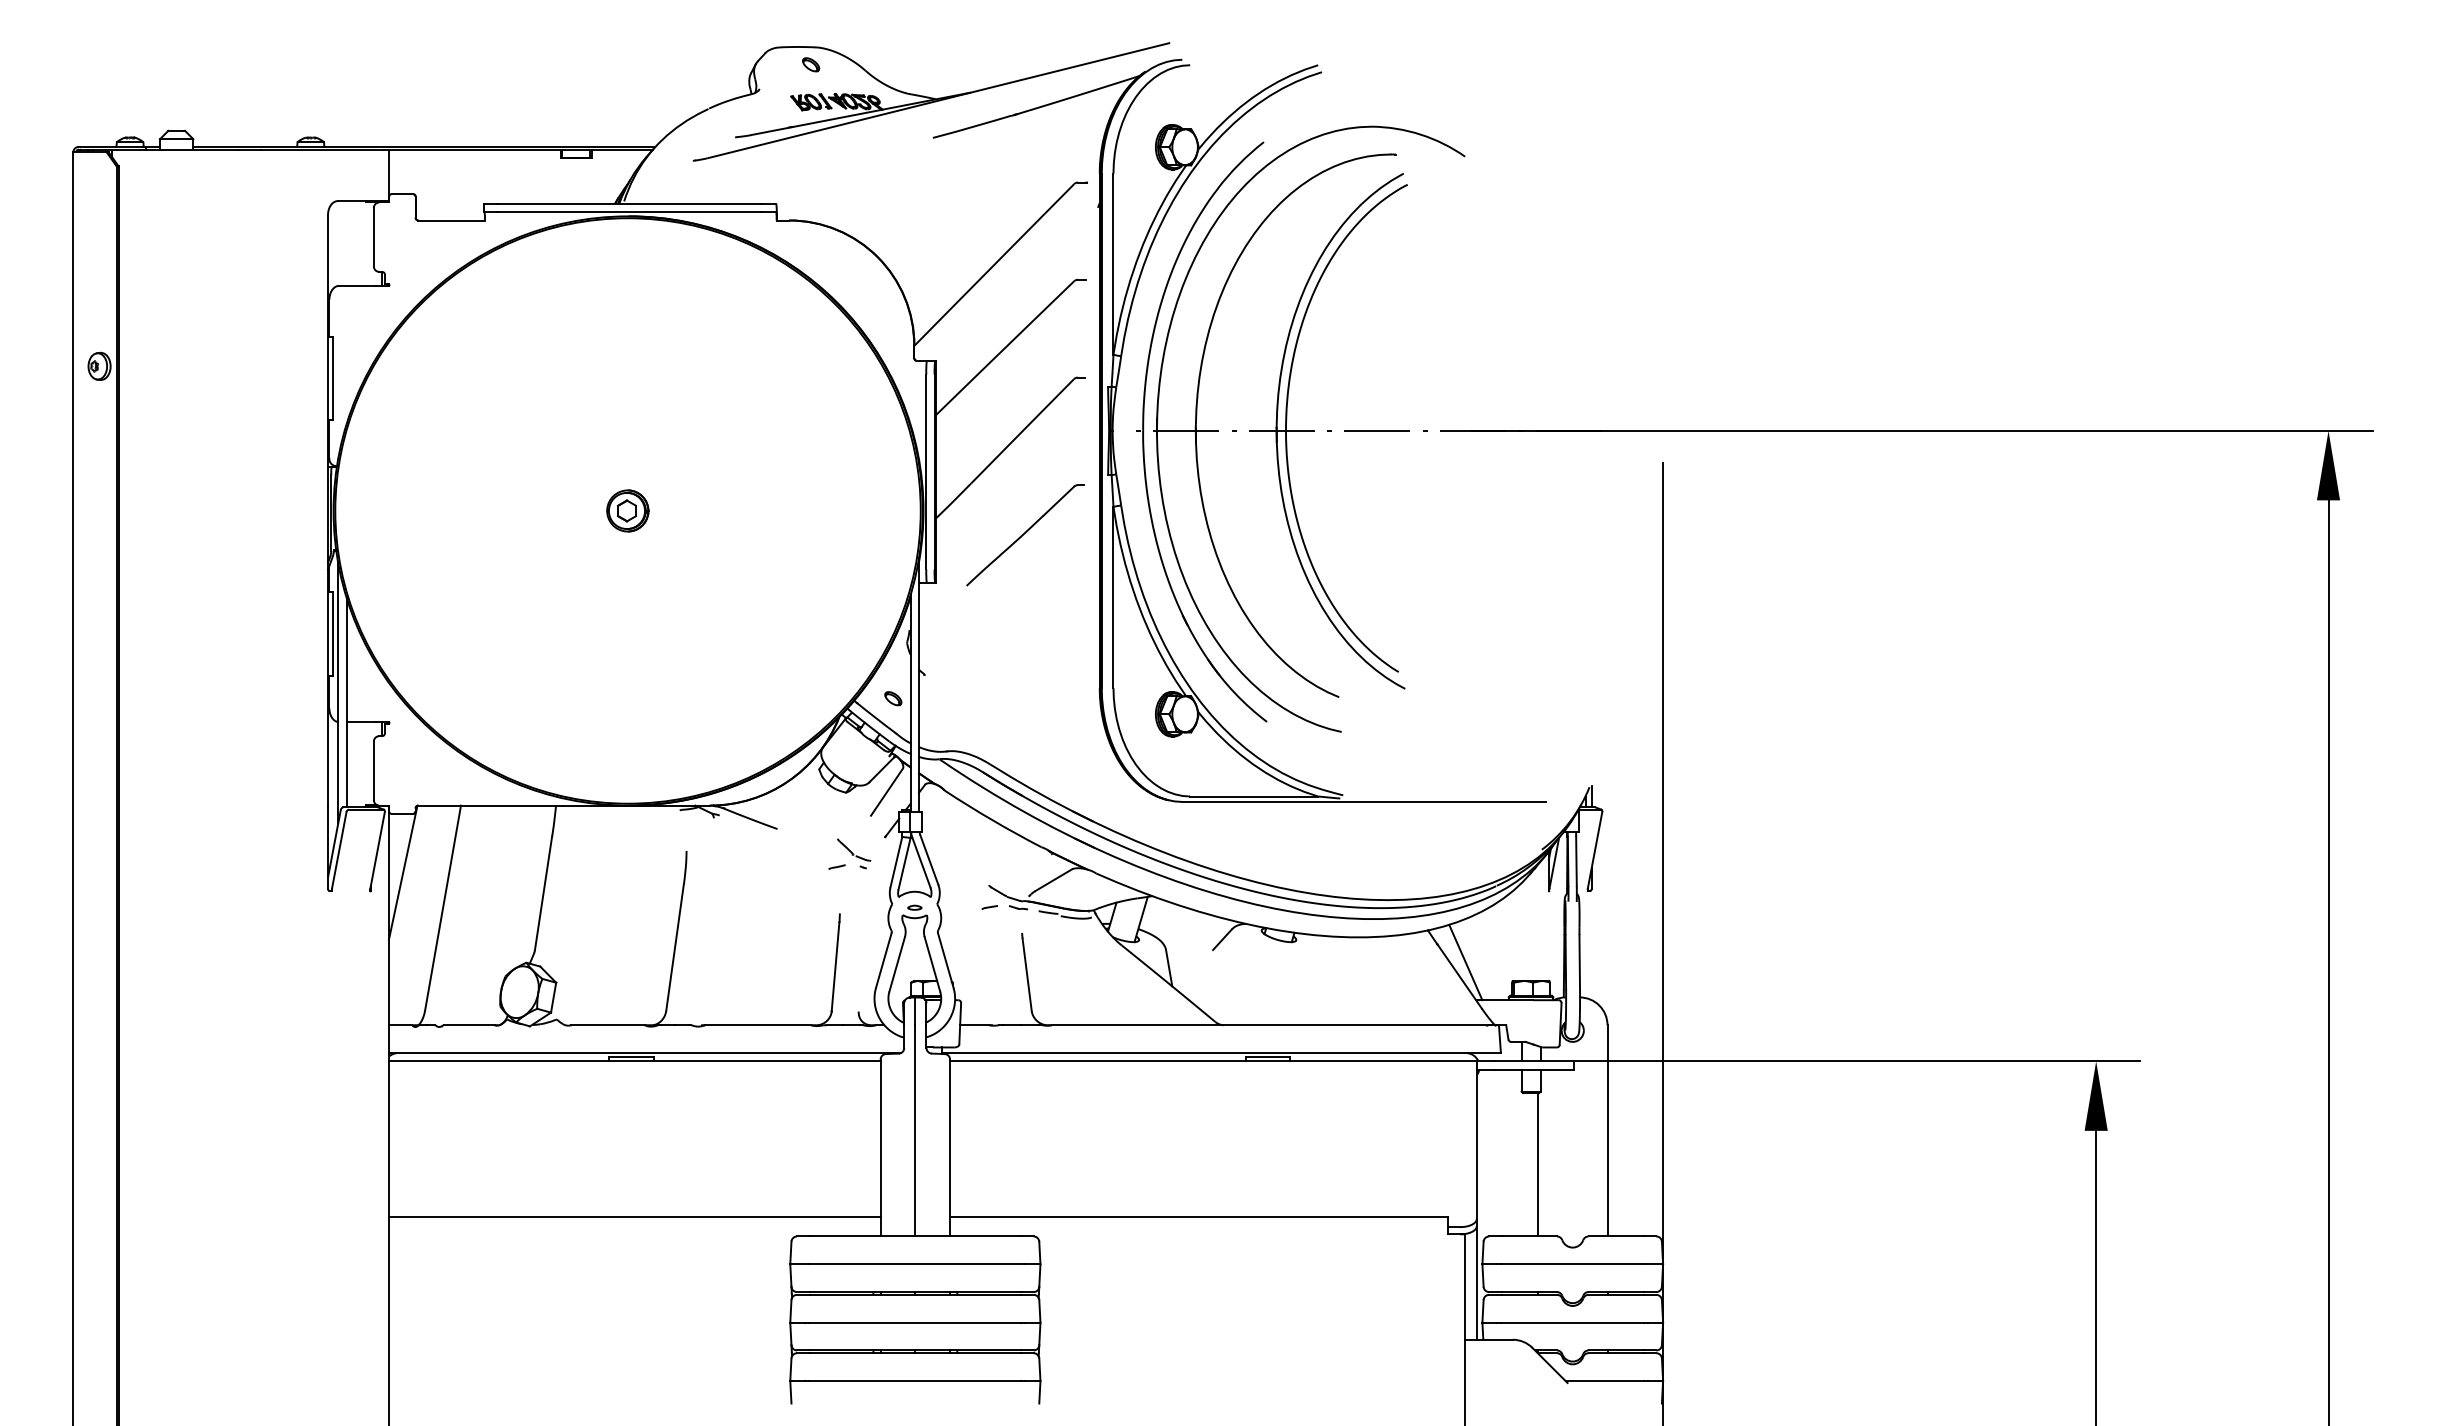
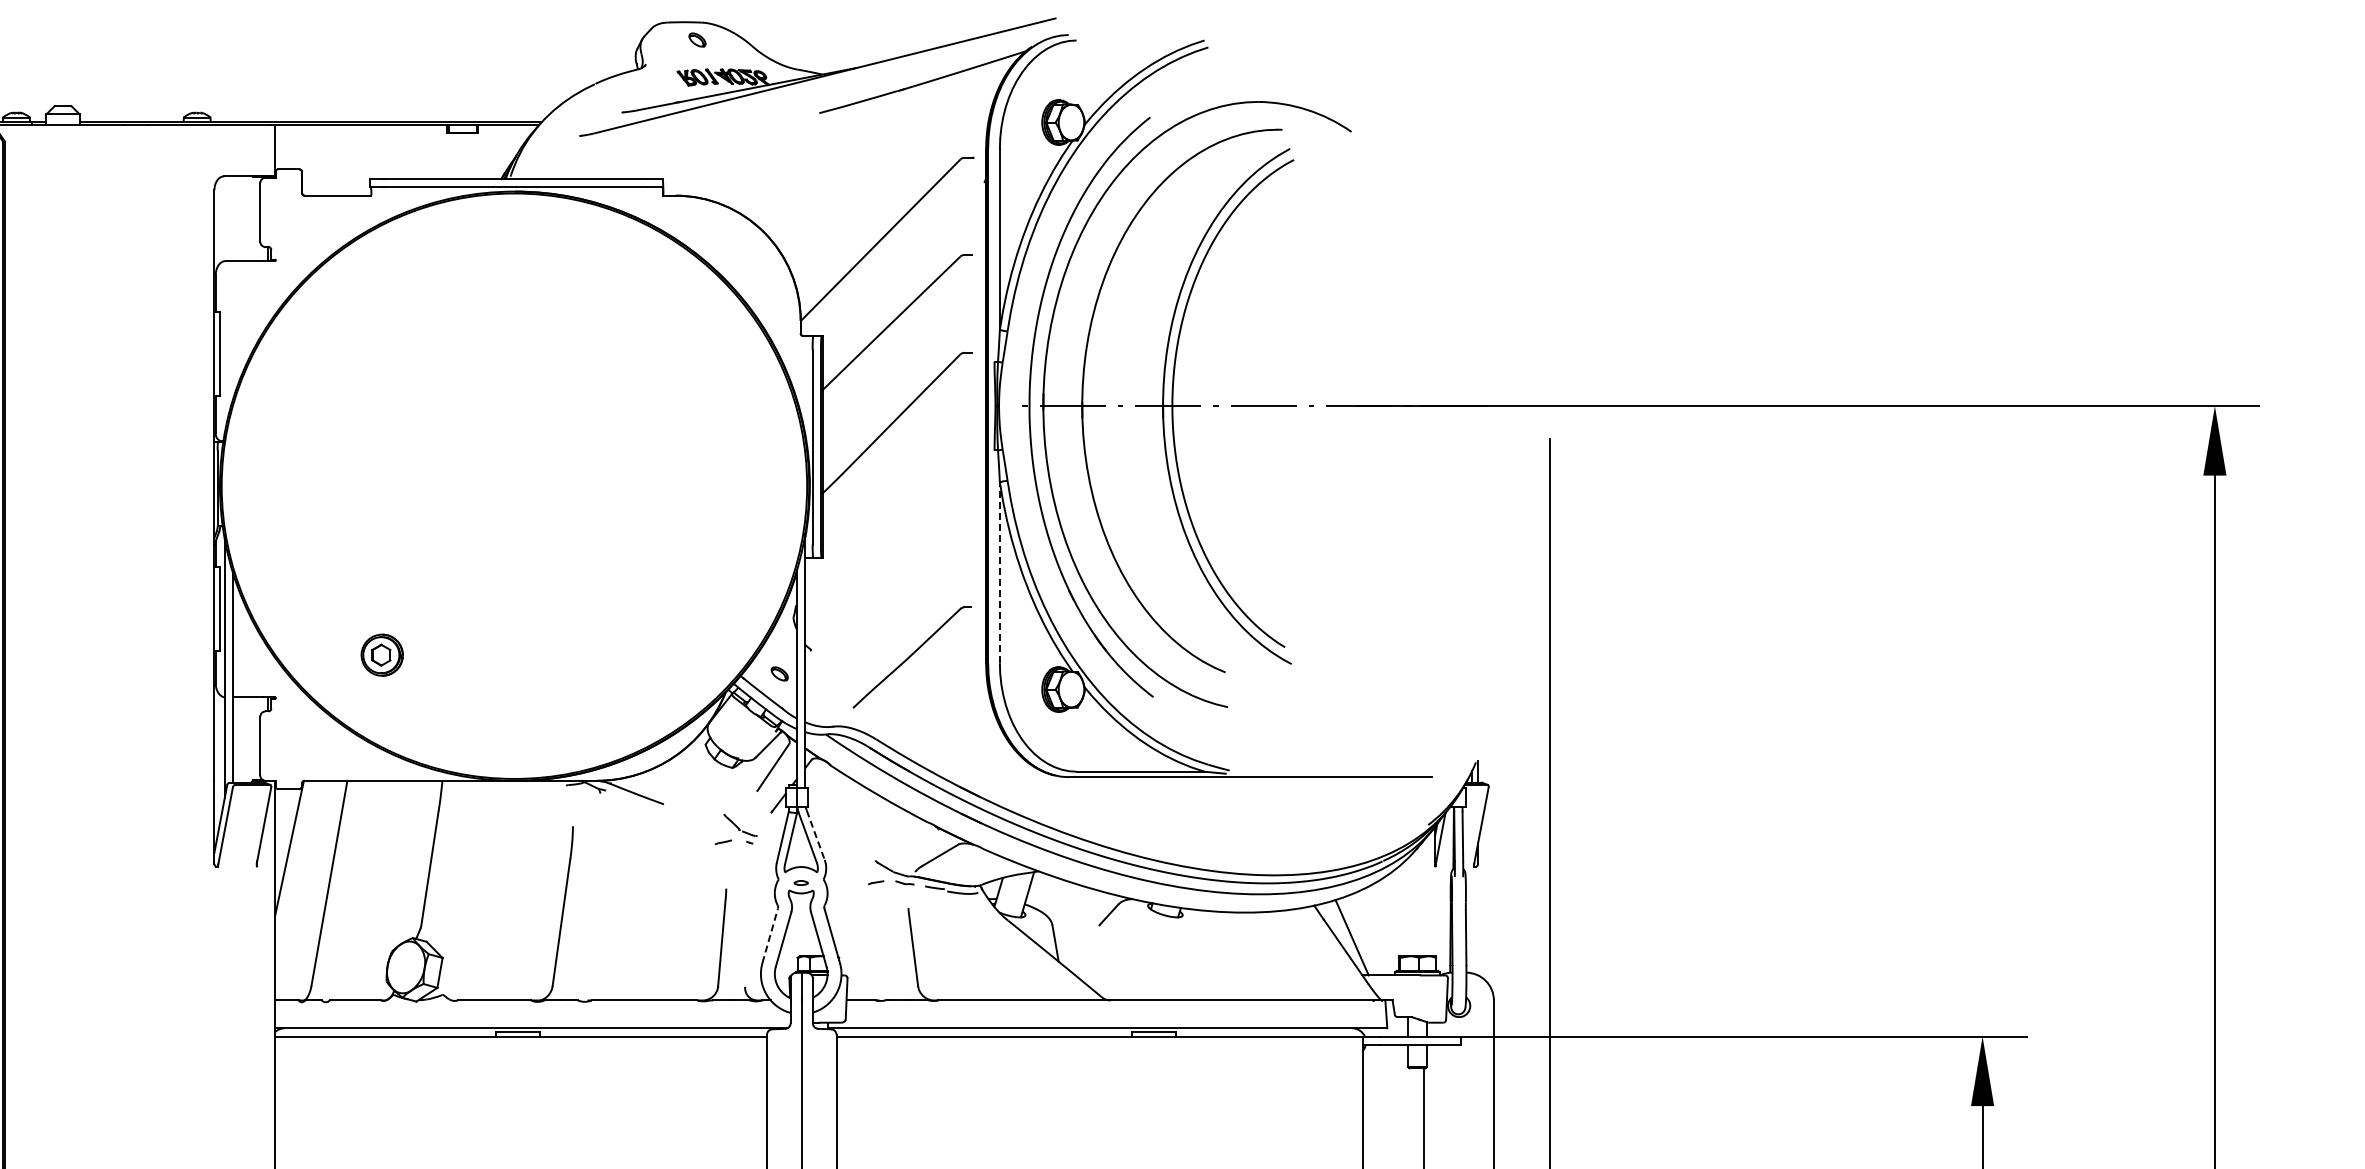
part: (627, 510) -> (381, 654), moved
part: (1025, 535) -> (911, 657), moved
line: (1113, 597) -> (999, 572), solid -> dashed
line: (929, 860) -> (815, 835), solid -> dashed
line: (883, 960) -> (769, 935), solid -> dashed

